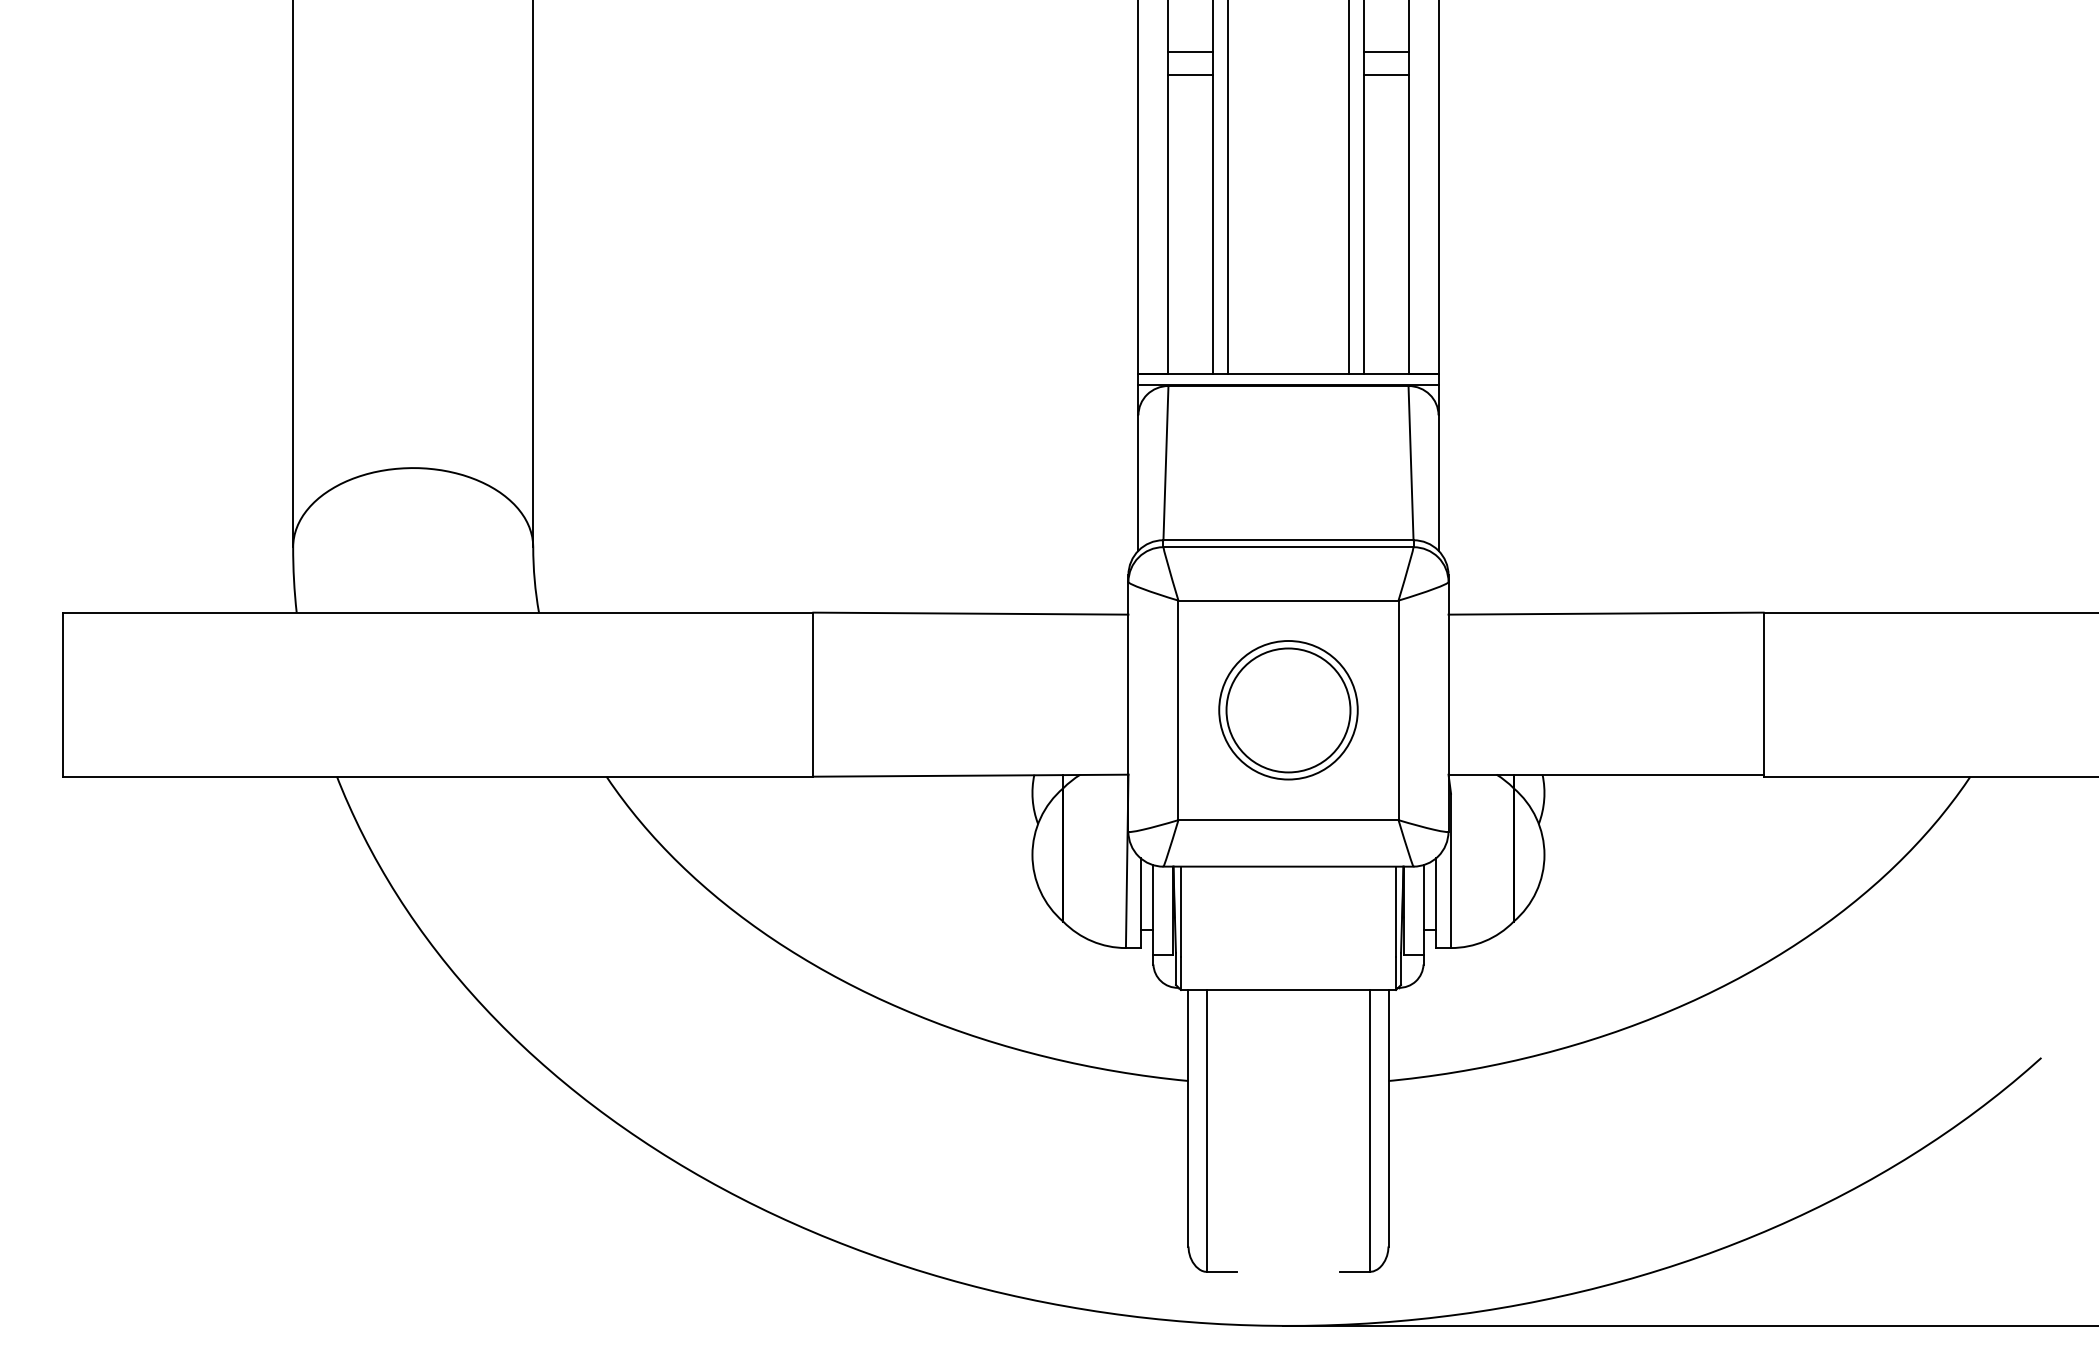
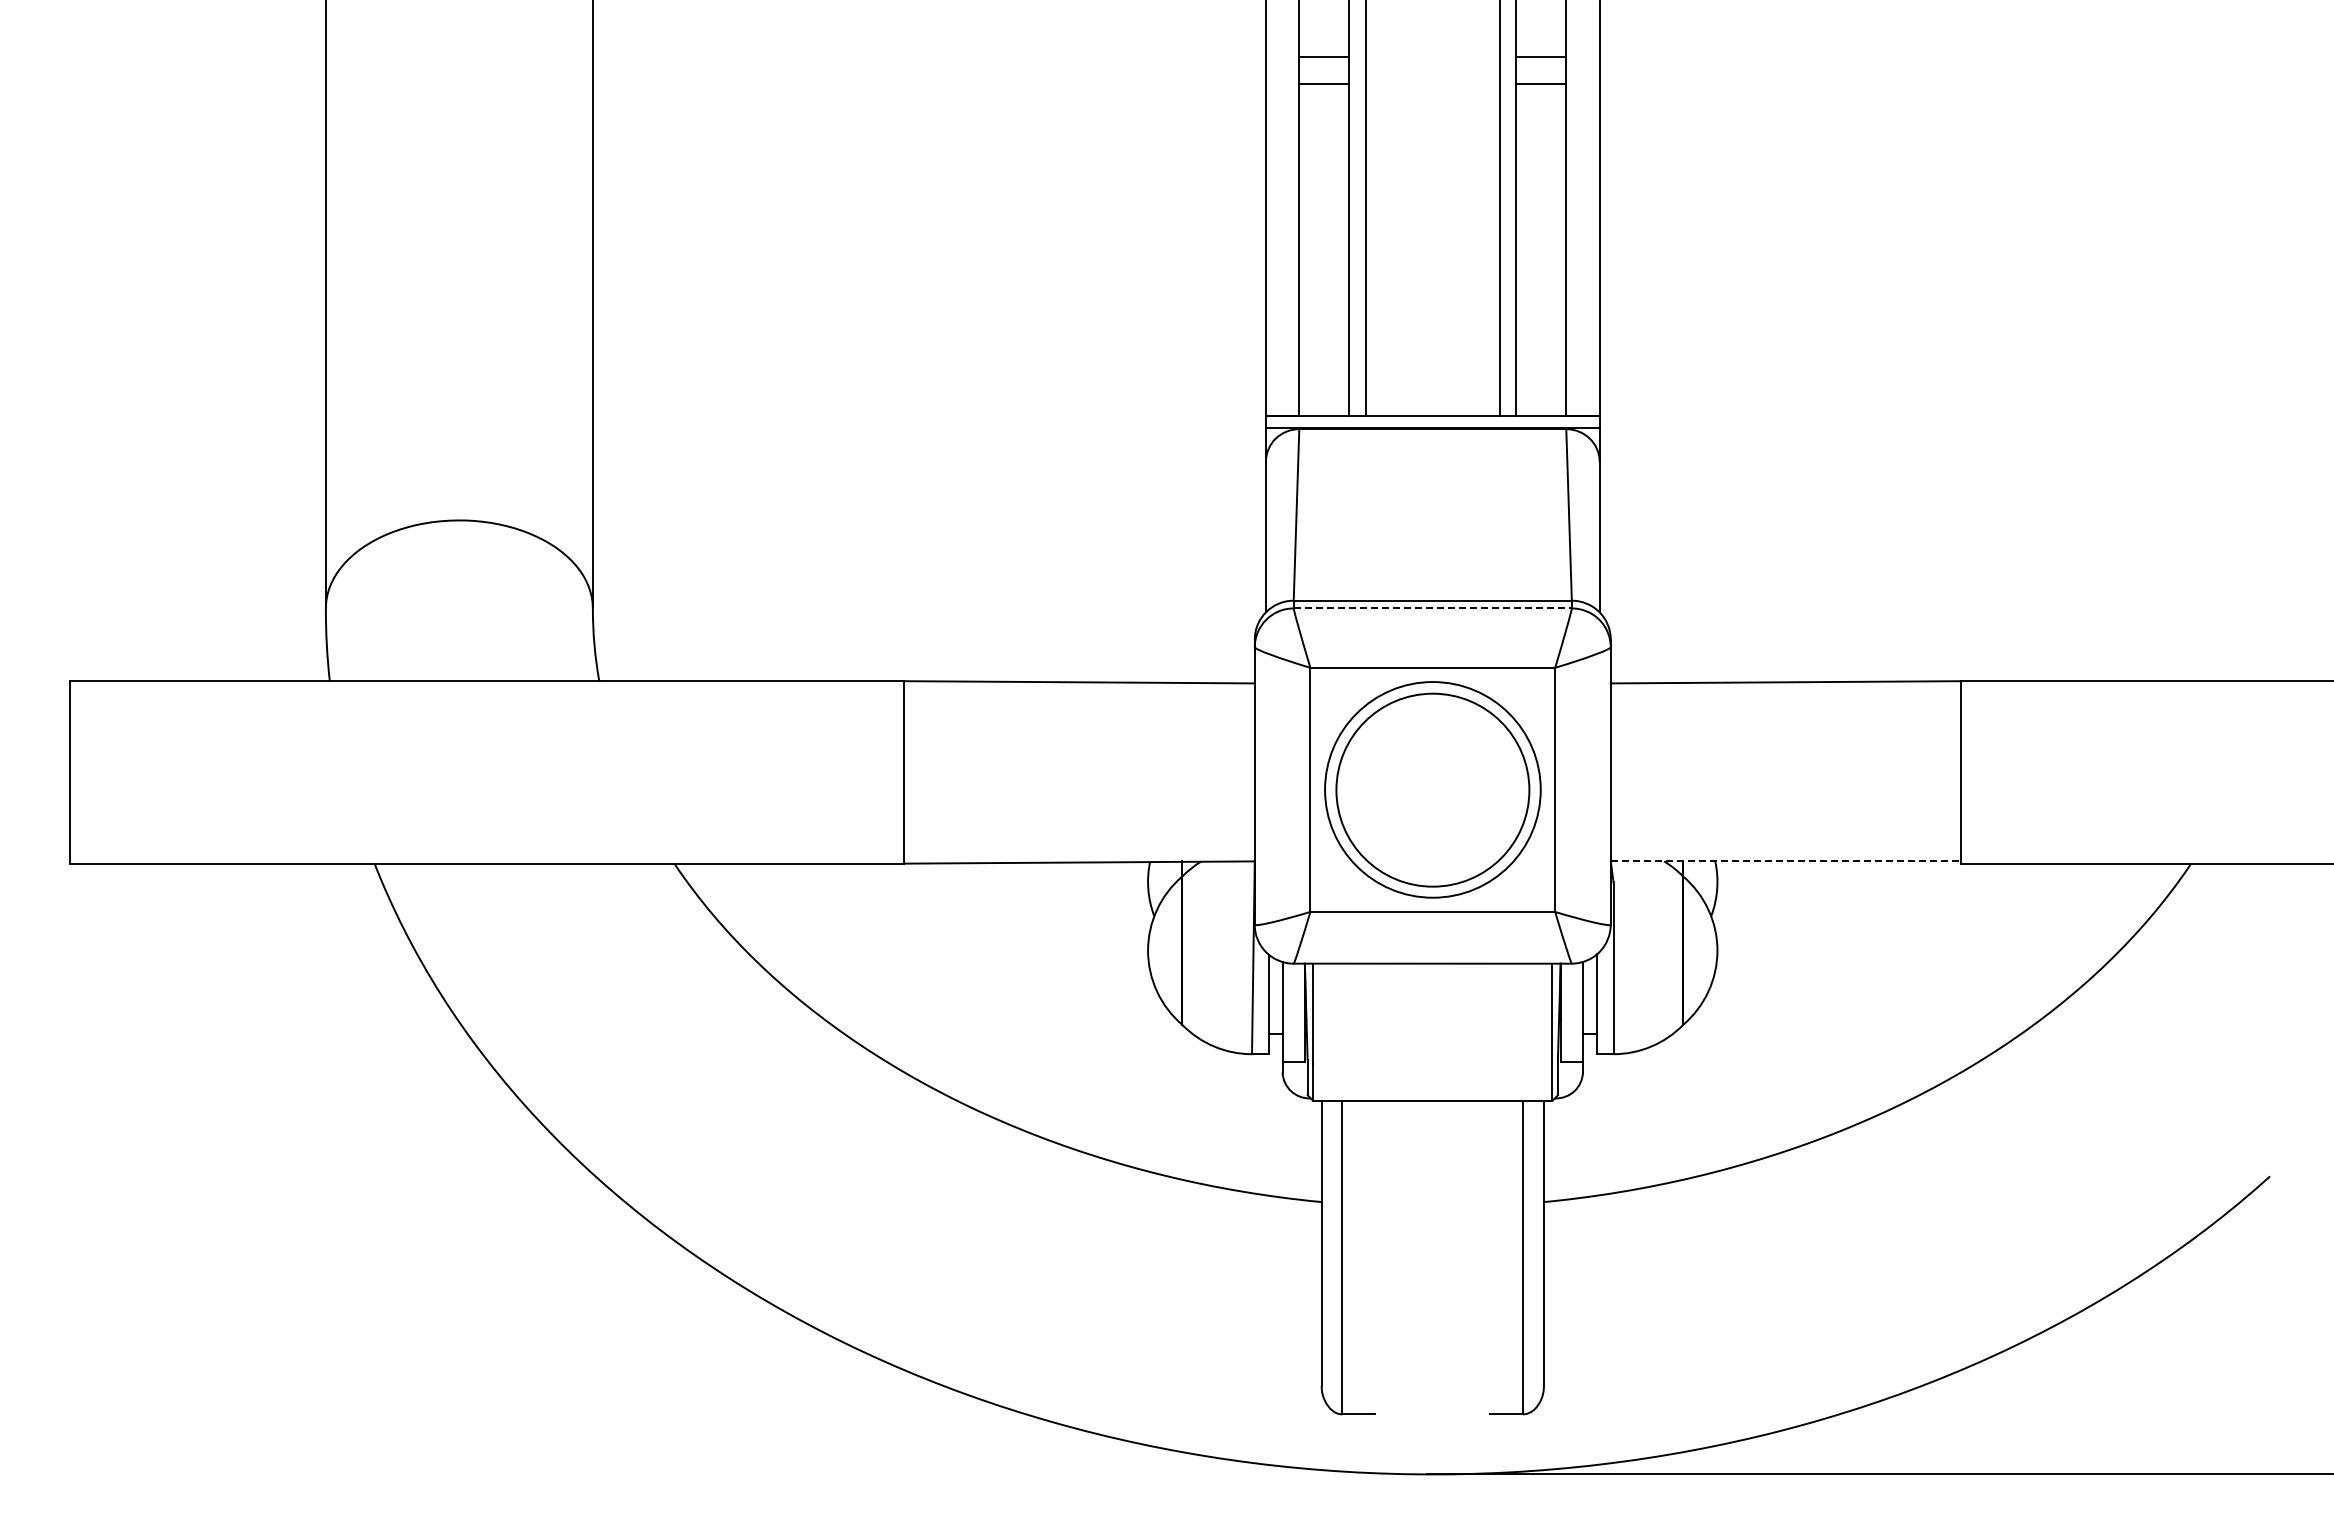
line: (1289, 547) -> (1433, 608), solid -> dashed
part: (1288, 710) -> (1432, 789), size x1.4
line: (1606, 774) -> (1786, 861), solid -> dashed

